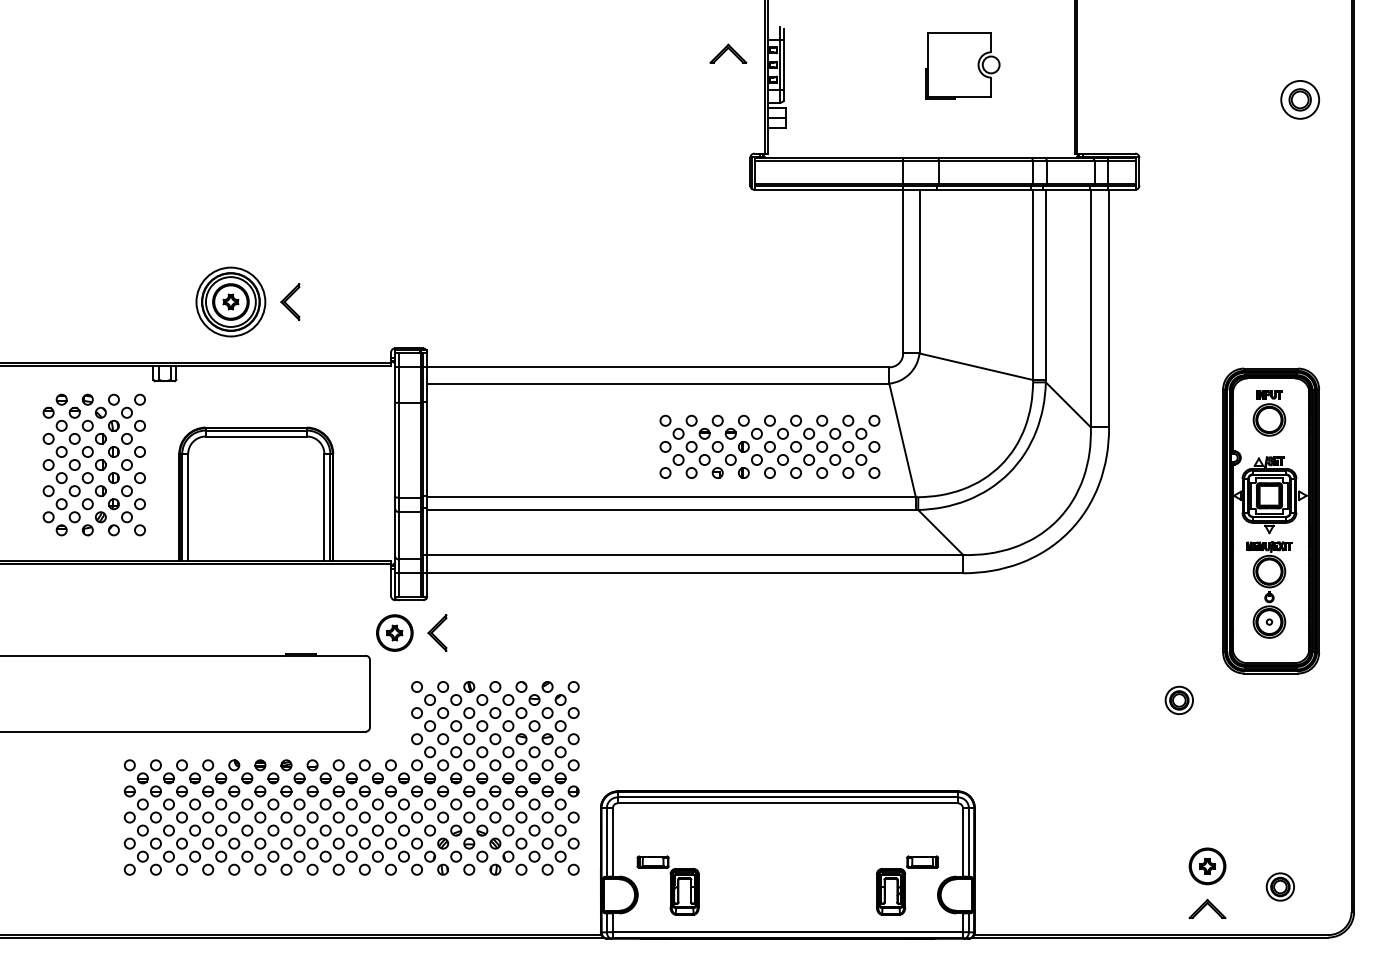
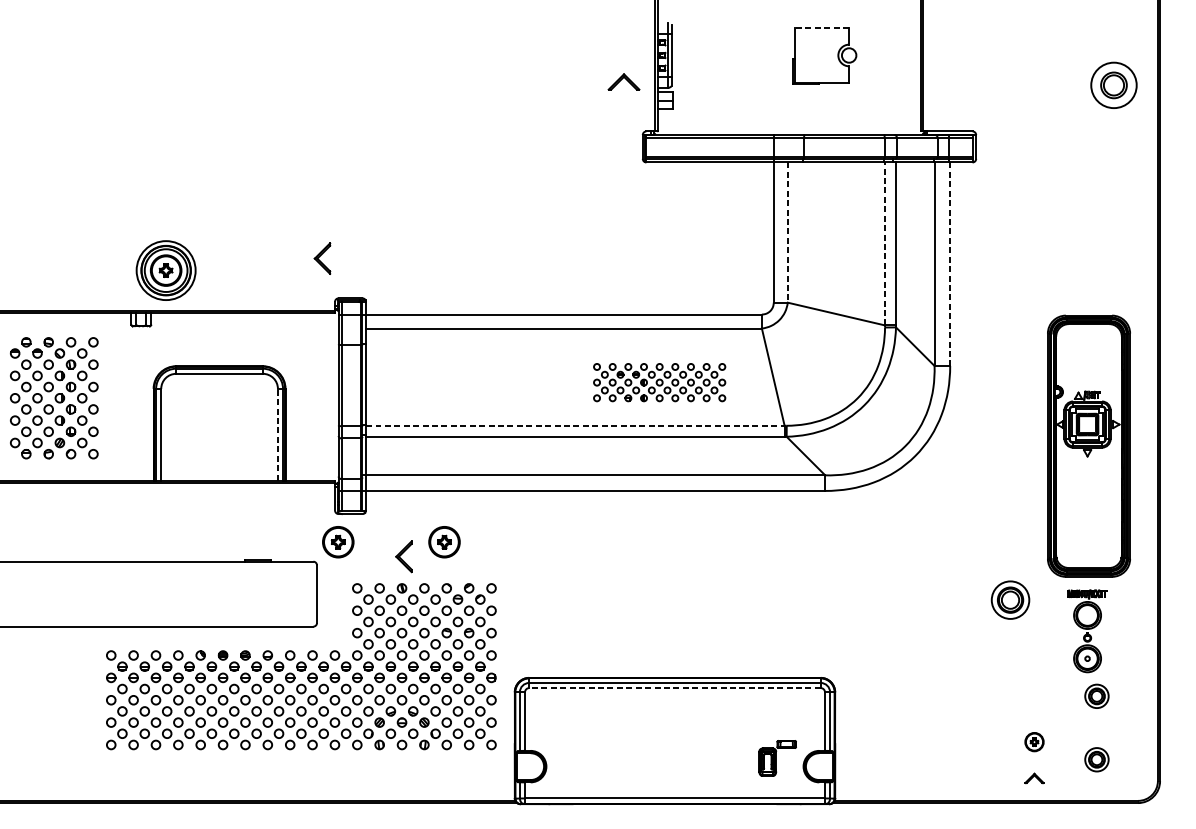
line: (959, 33) -> (822, 28), solid -> dashed
part: (728, 53) -> (624, 81), moved
part: (1299, 99) -> (1113, 85), size x1.4
line: (919, 271) -> (787, 232), solid -> dashed
line: (1033, 284) -> (885, 243), solid -> dashed
part: (230, 301) -> (165, 270), moved
part: (290, 301) -> (322, 258), moved
line: (1109, 308) -> (950, 264), solid -> dashed
part: (1269, 412) -> (1087, 353), removed
part: (769, 446) -> (659, 382), size x0.7
part: (93, 464) -> (53, 397), moved
line: (672, 497) -> (576, 426), solid -> dashed
line: (324, 507) -> (278, 434), solid -> dashed
part: (1269, 589) -> (1087, 630), moved
part: (437, 632) -> (403, 556), moved
part: (518, 632) -> (444, 541), added
part: (1178, 699) -> (1009, 599), size x1.6
line: (787, 803) -> (674, 688), solid -> dashed
part: (1279, 812) -> (1096, 695), added
part: (1207, 866) -> (1034, 742), size x0.6
part: (667, 885) -> (571, 758), removed
part: (907, 885) -> (777, 758), size x0.7
part: (1207, 908) -> (1034, 778), size x0.6

